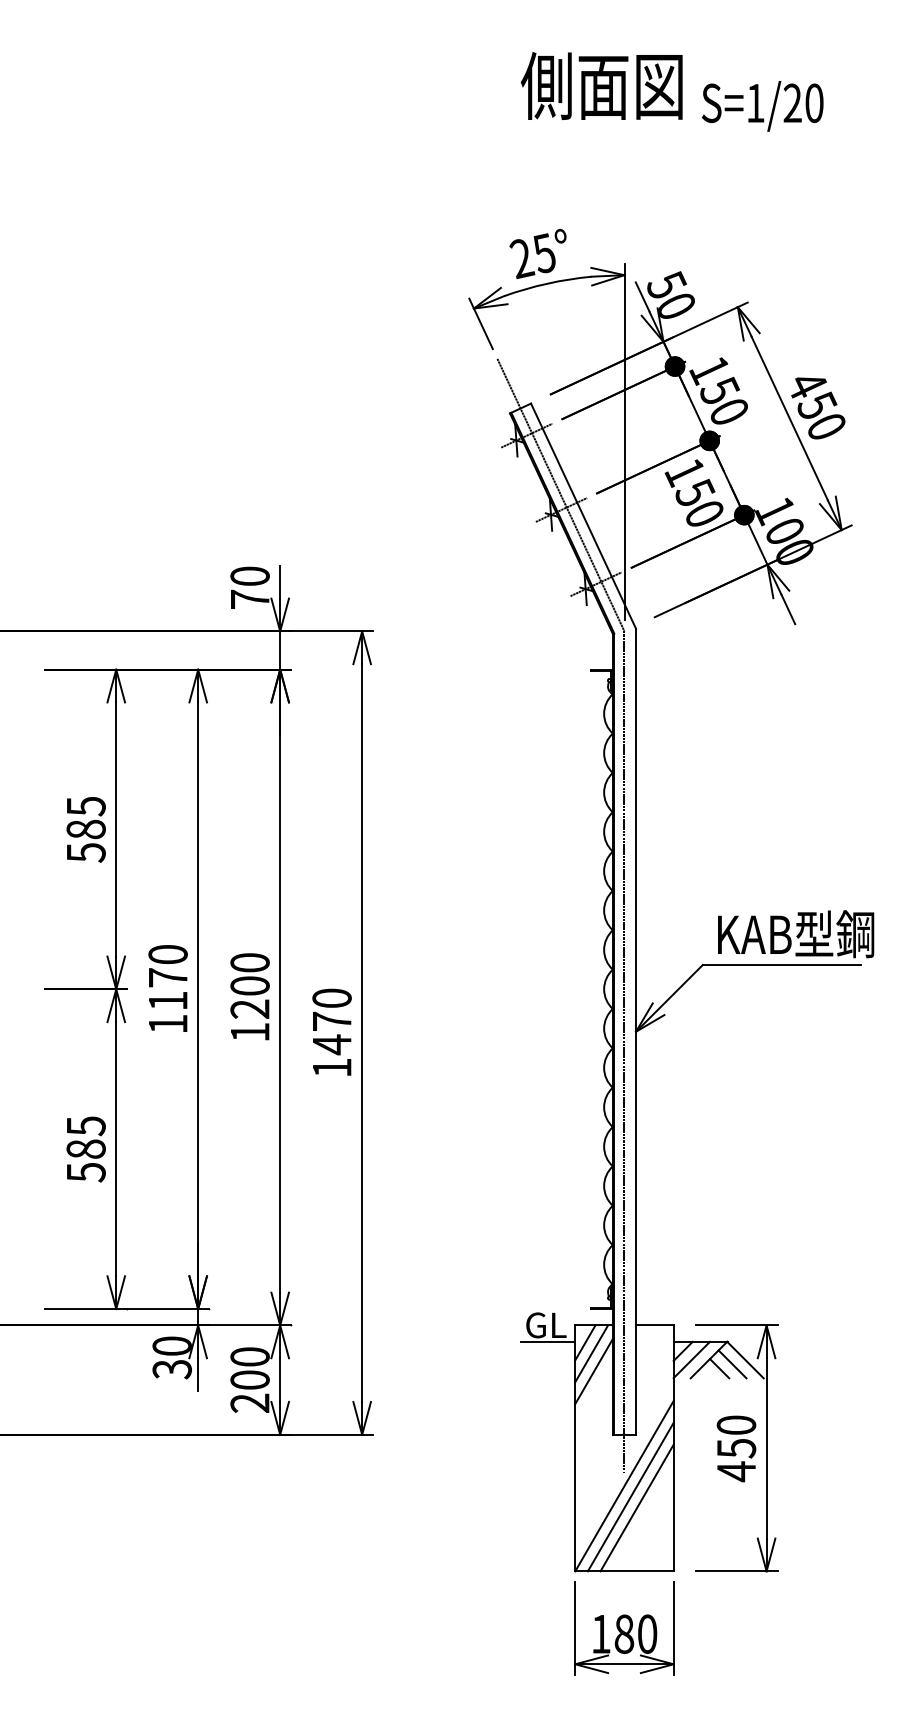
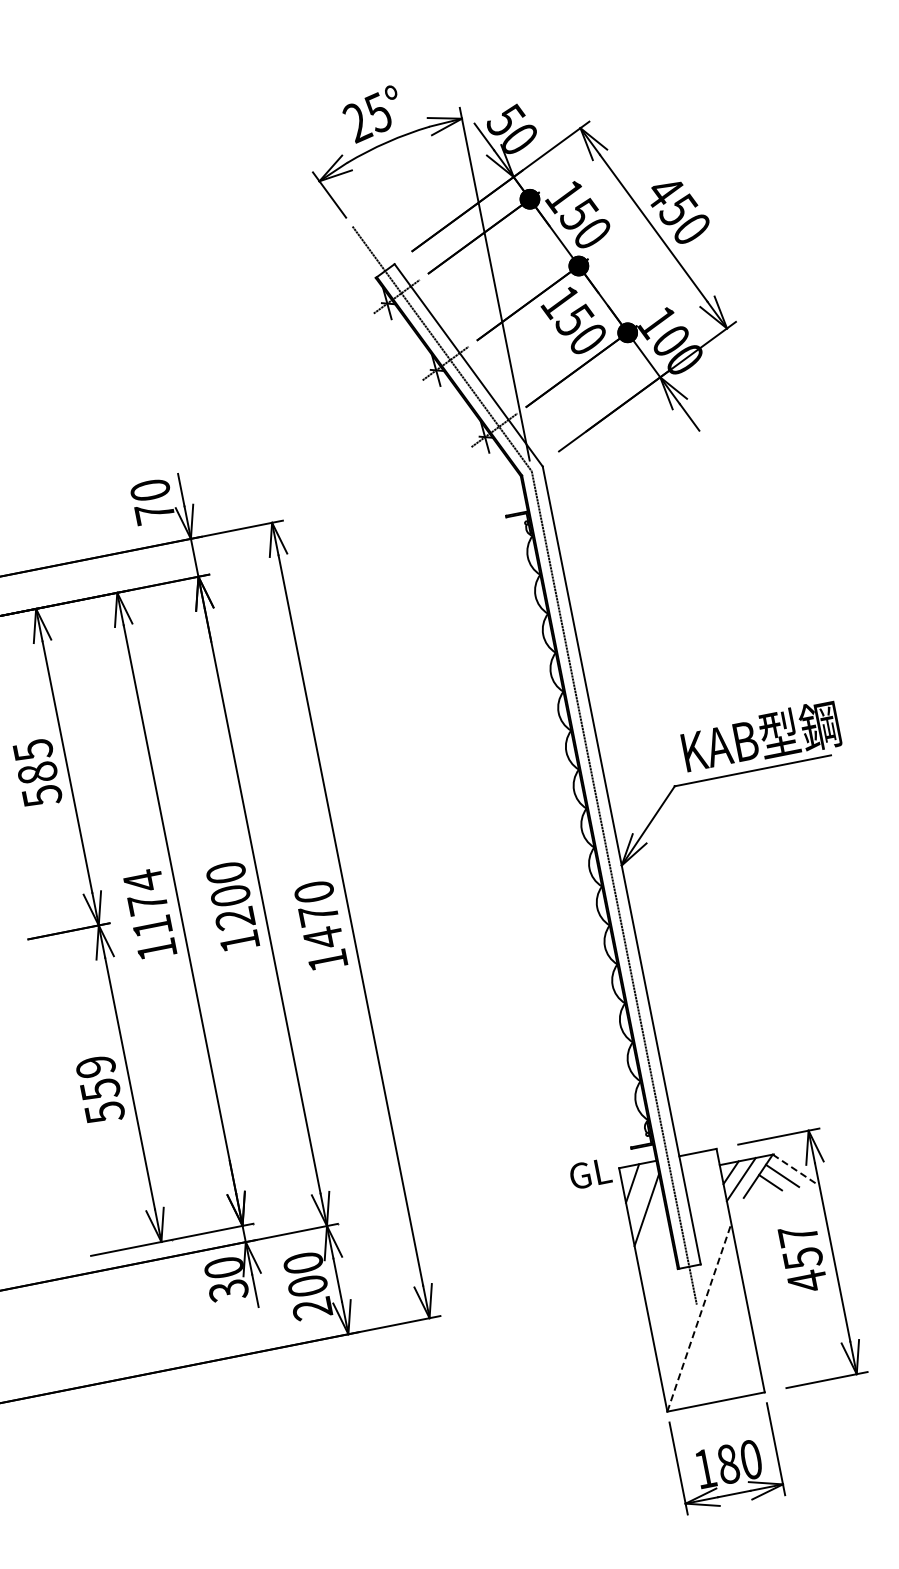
text: (167, 954) -> (142, 880), 1170 -> 1174
text: (85, 1137) -> (97, 1078), 585 -> 559
line: (547, 1341) -> (594, 1189), removed
line: (591, 1353) -> (640, 1192), removed
line: (745, 1360) -> (794, 1169), solid -> dashed
text: (736, 1424) -> (798, 1234), 450 -> 457
line: (624, 1485) -> (699, 1317), solid -> dashed
line: (630, 1496) -> (707, 1326), removed
line: (636, 1507) -> (715, 1336), removed

